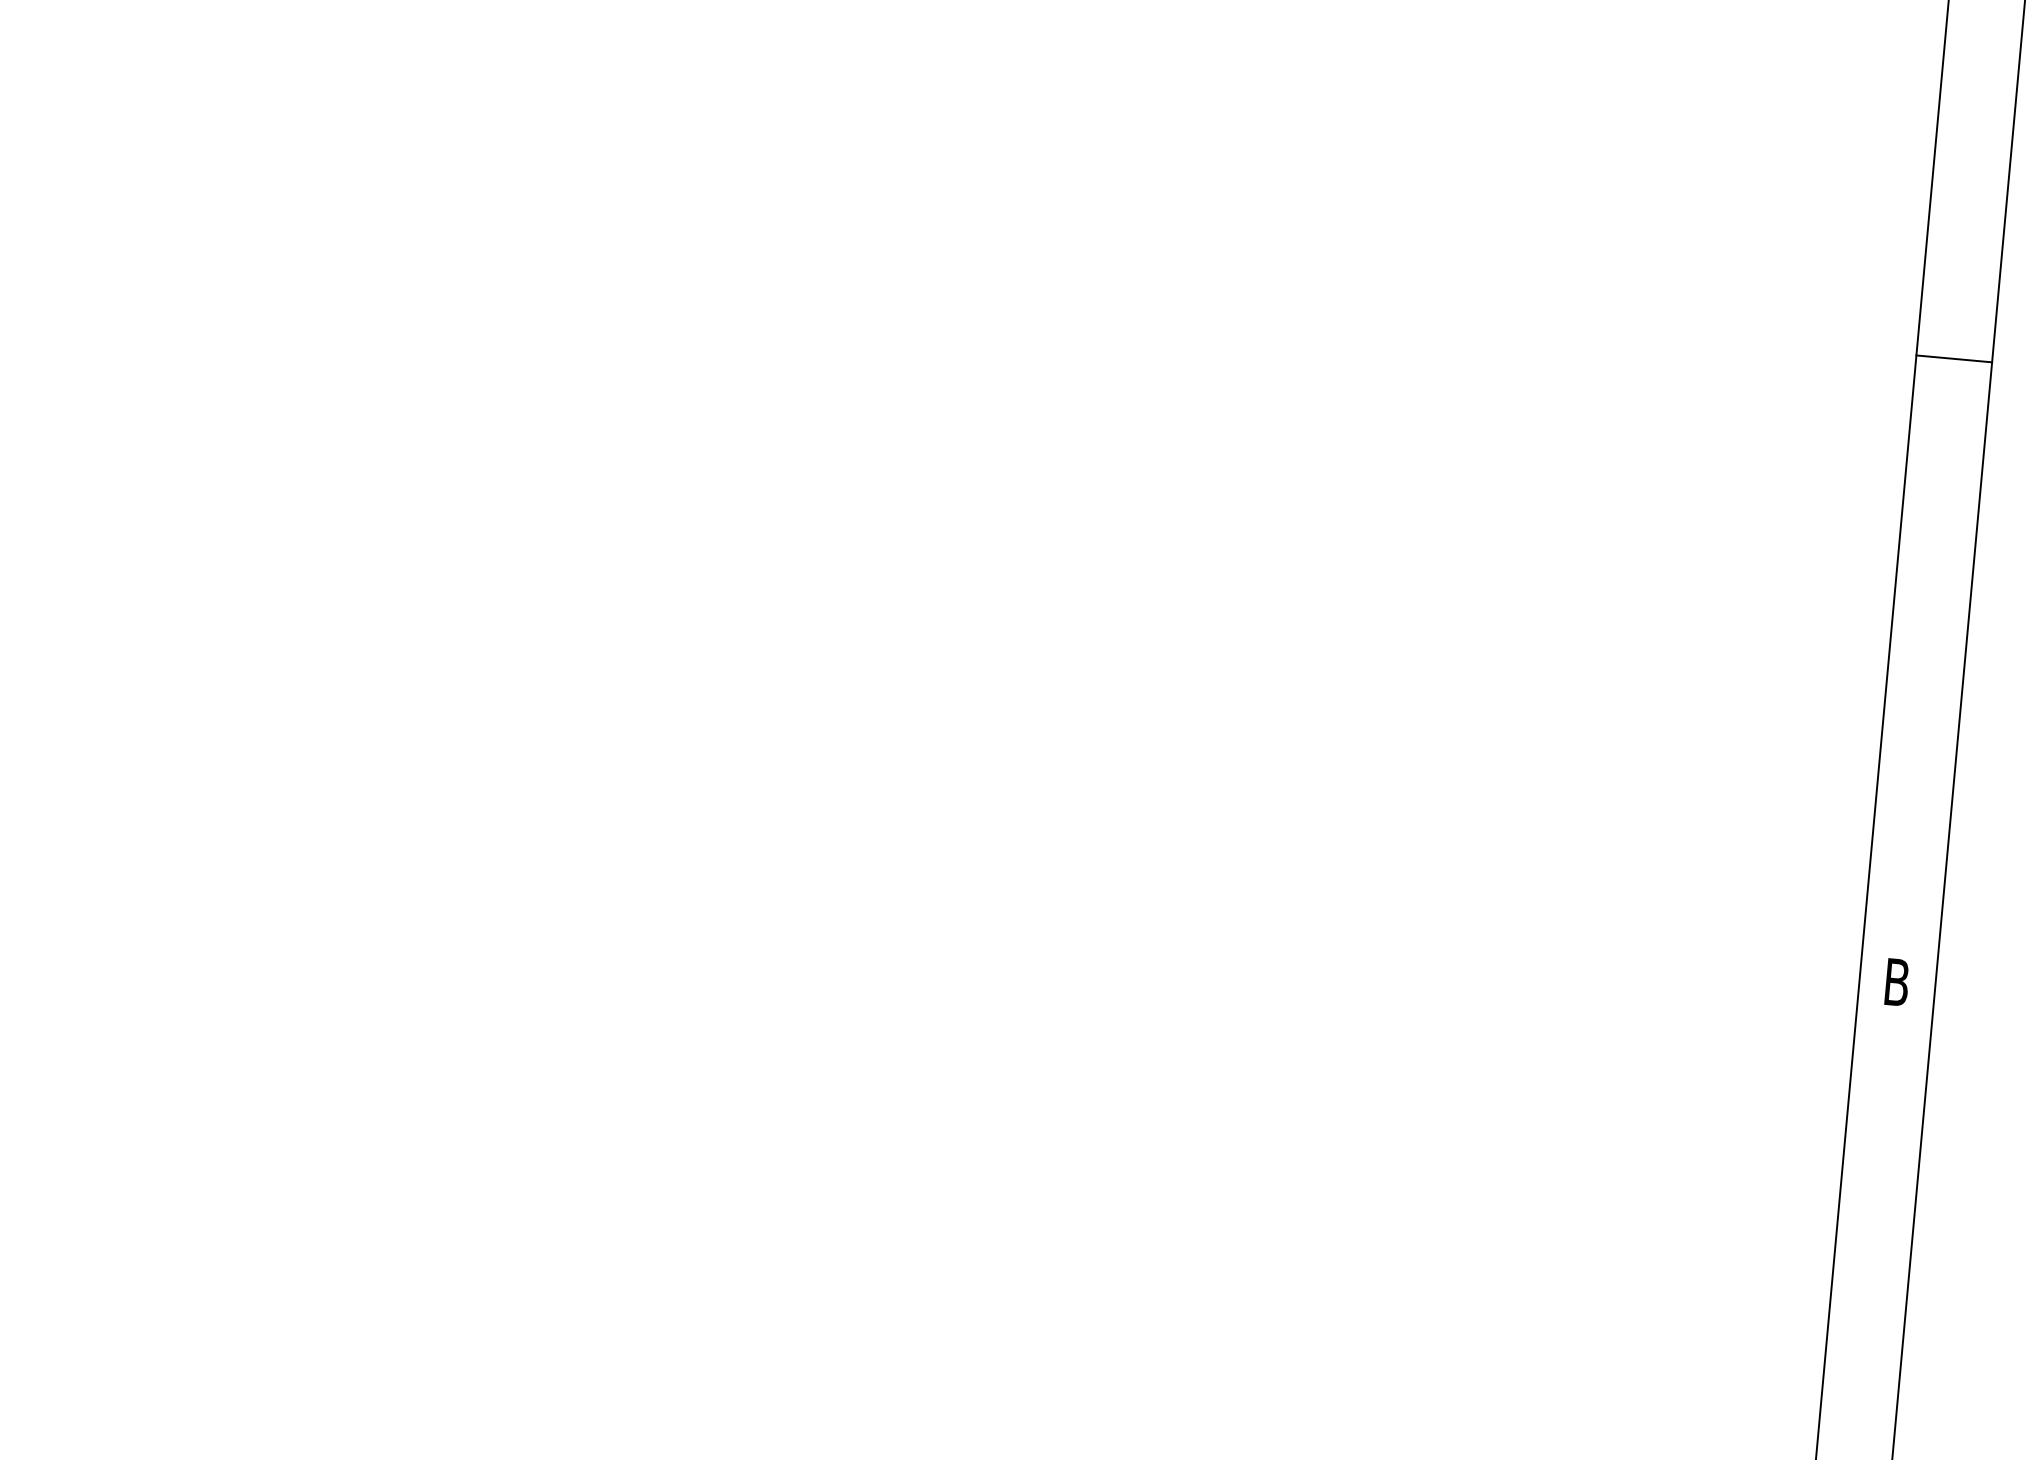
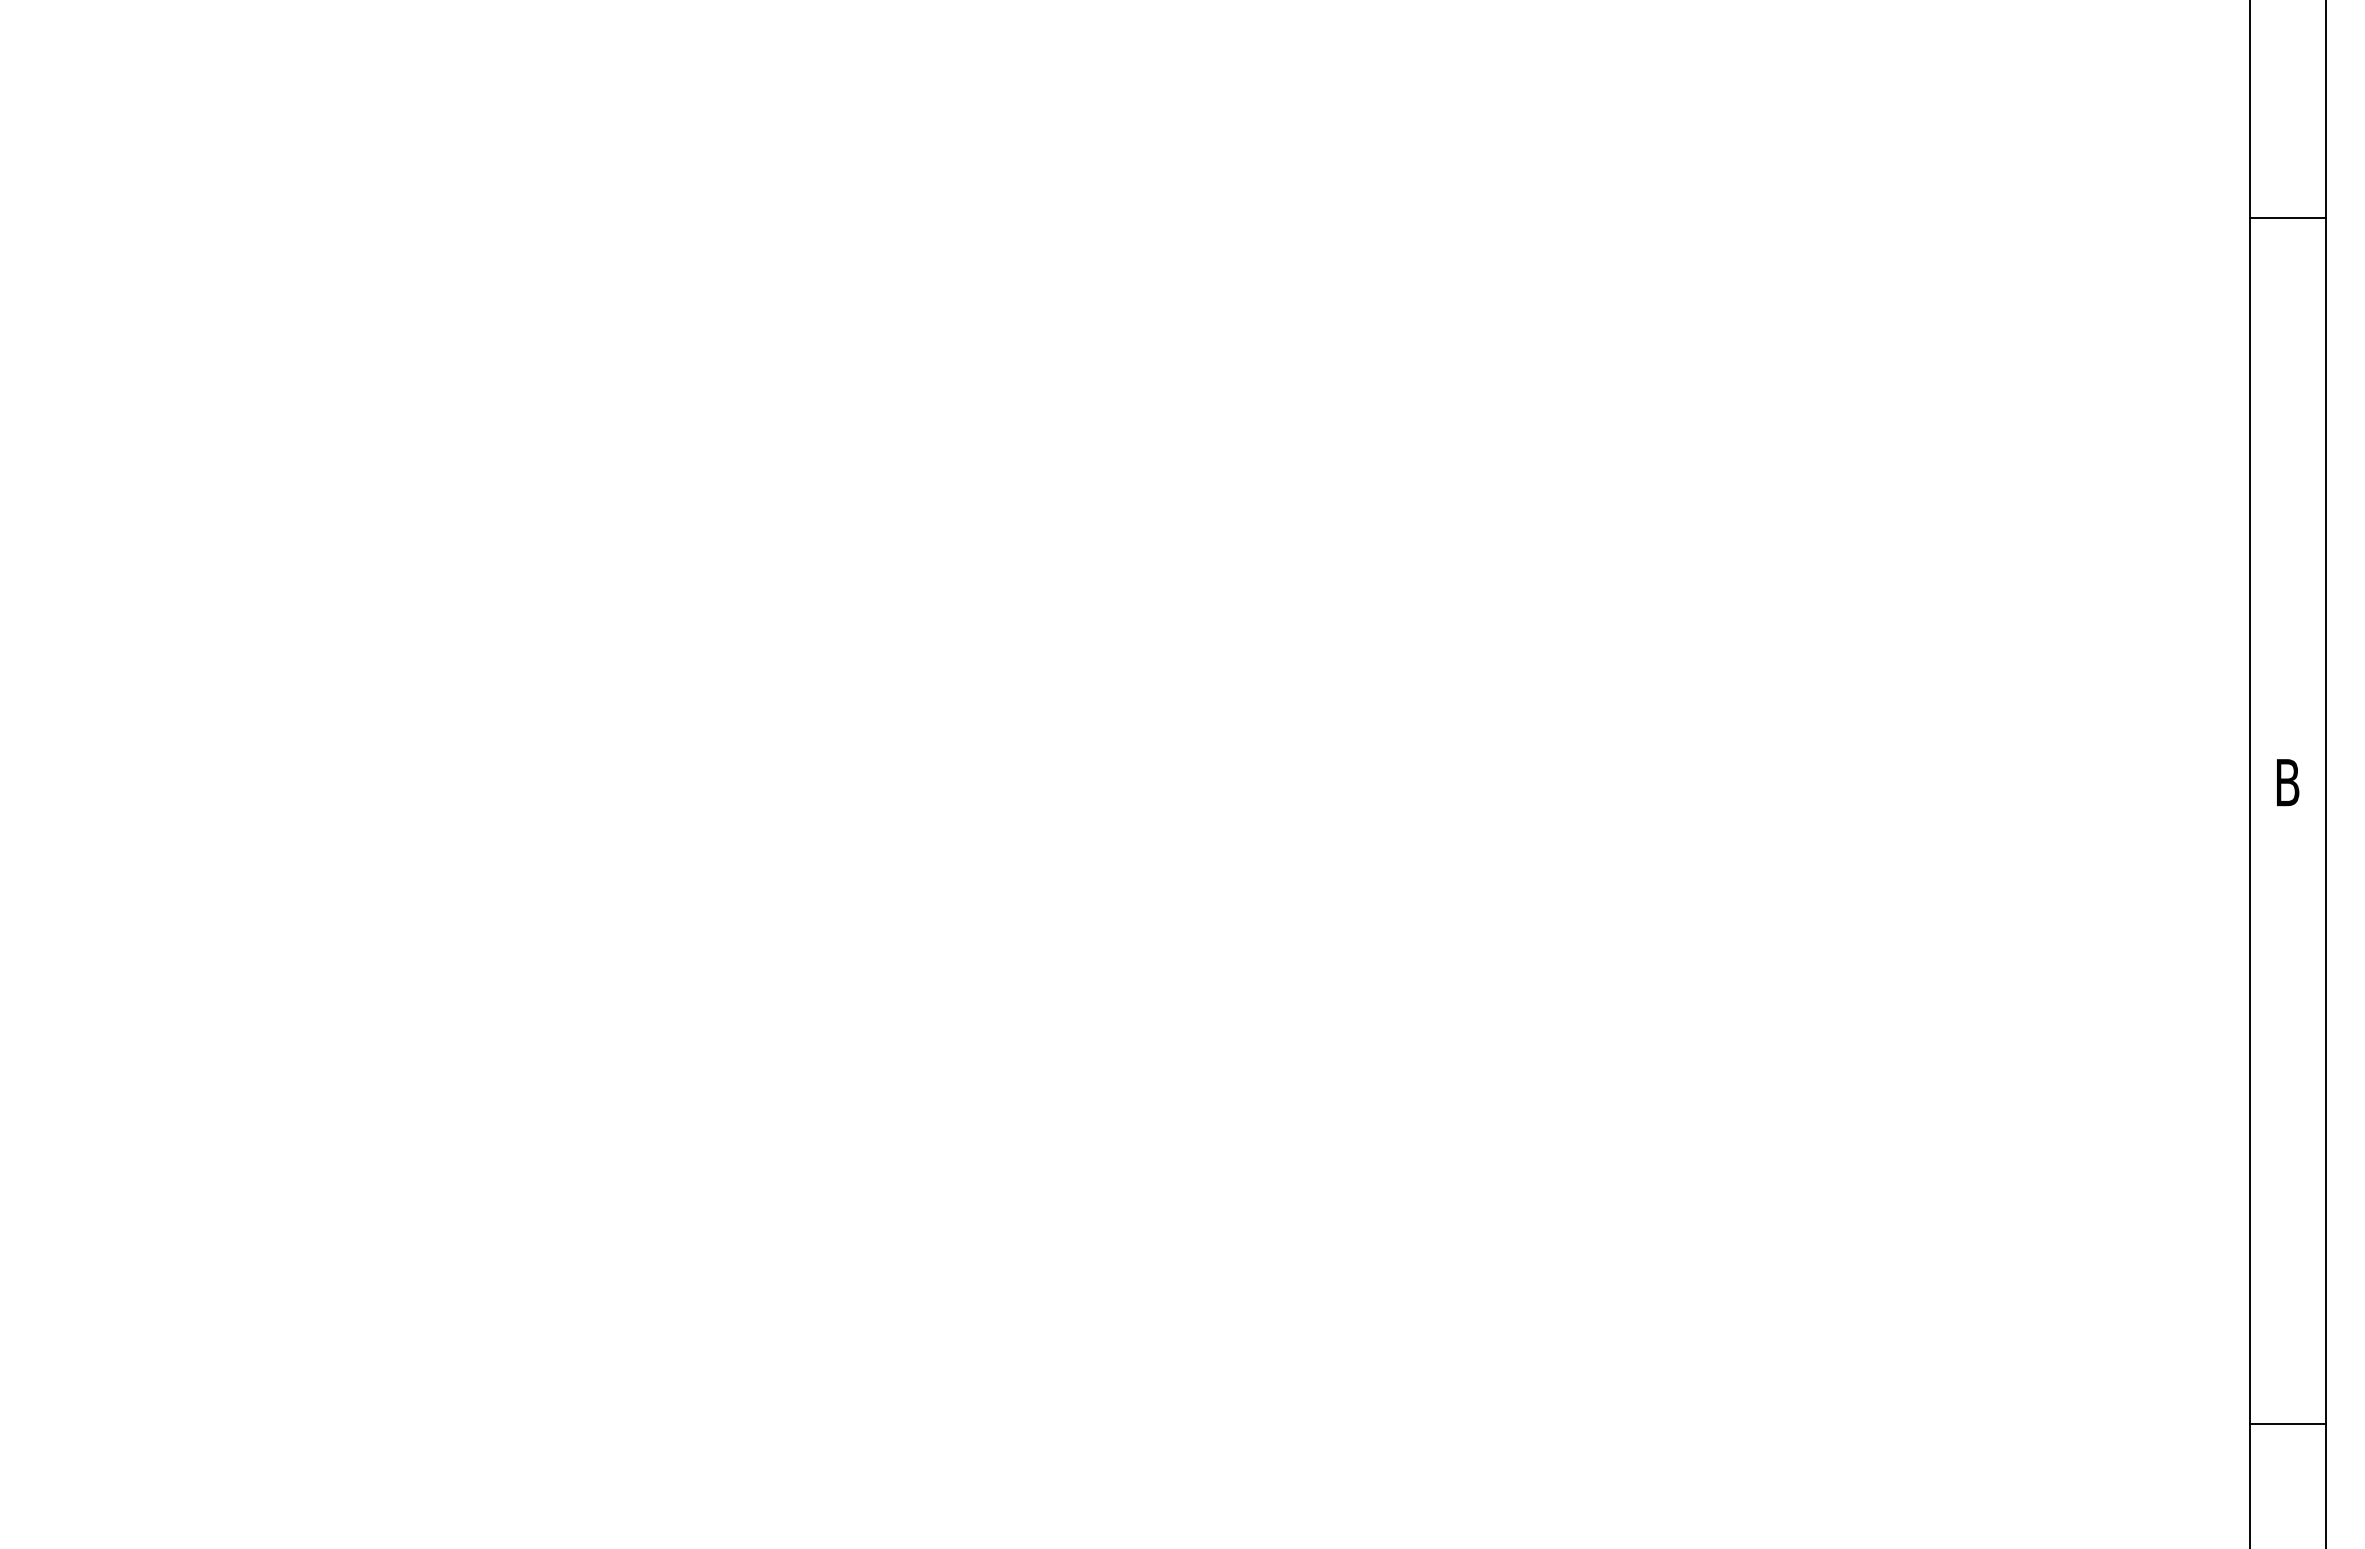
line: (1954, 359) -> (2288, 218), moved

